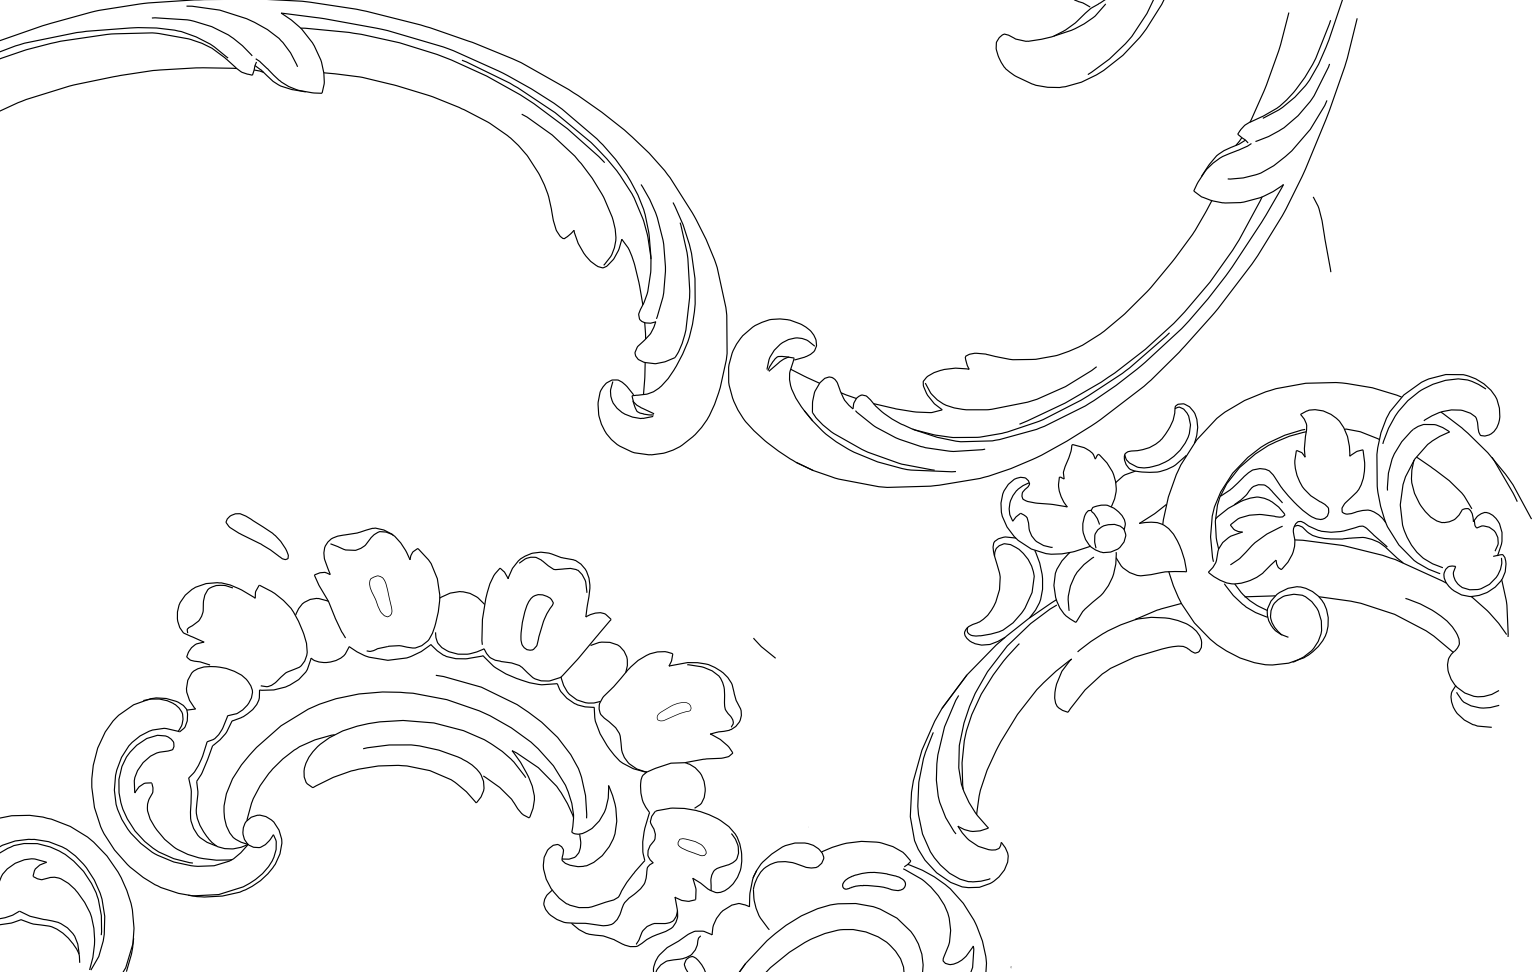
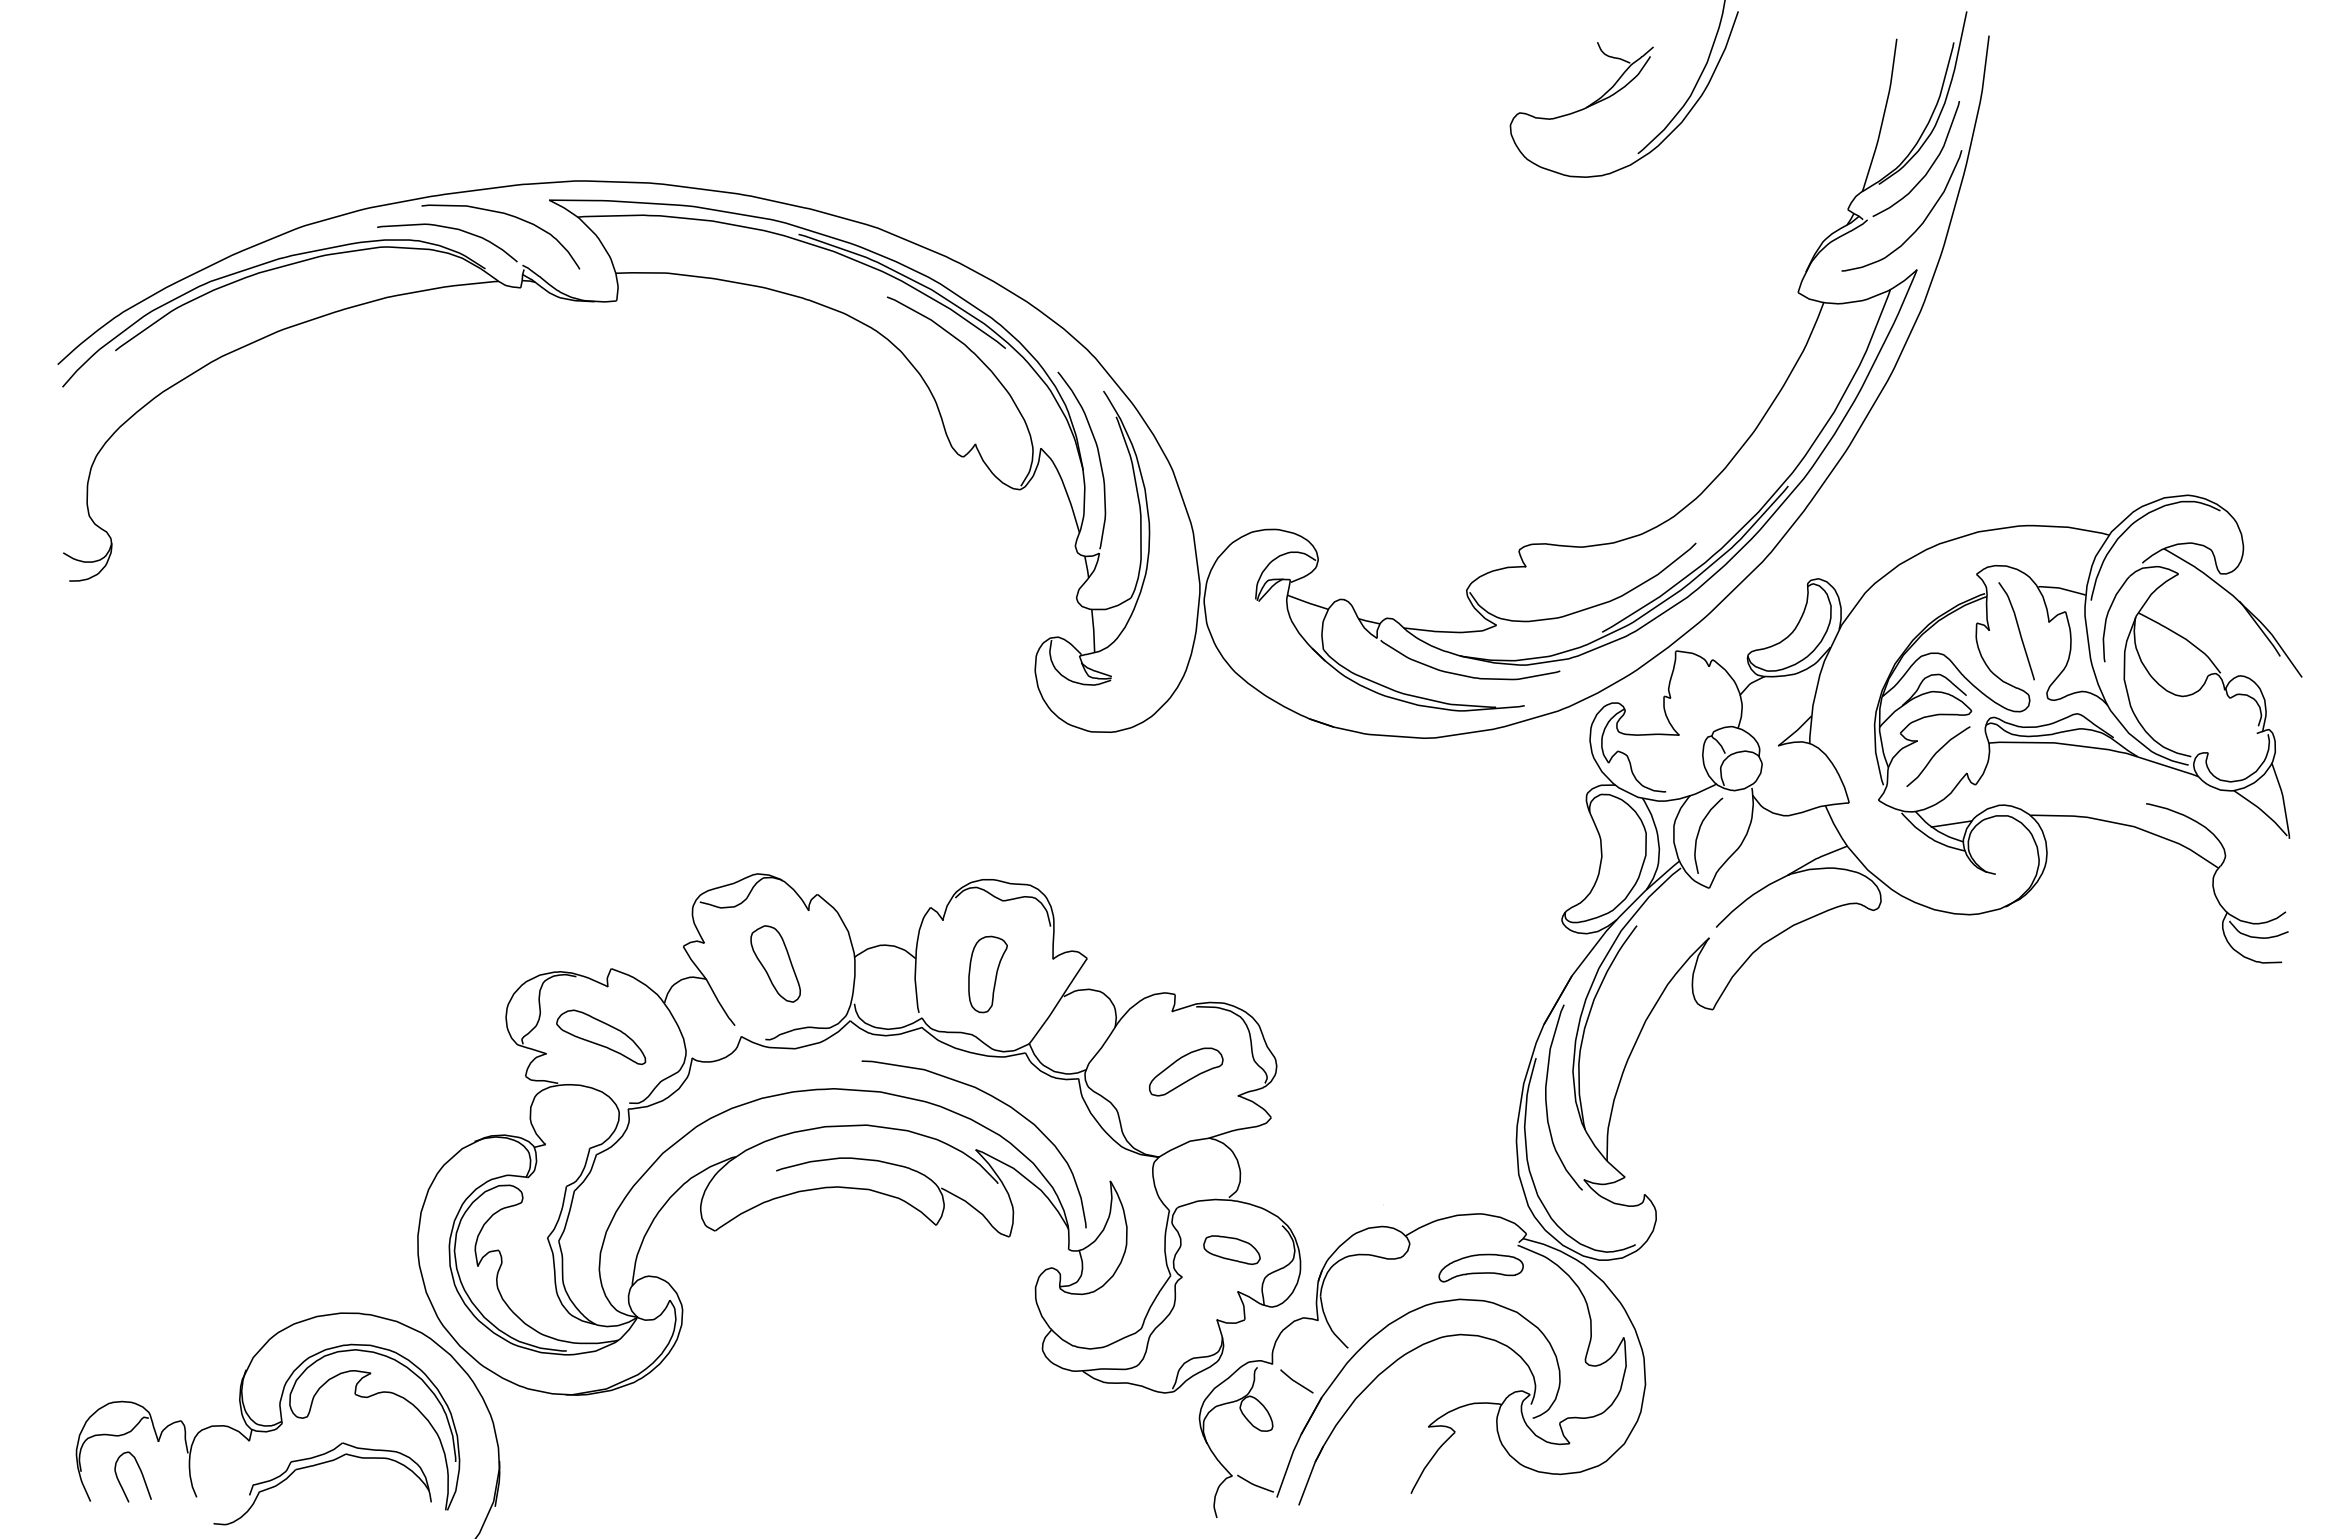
curve: (1323, 234) -> (2018, 631), moved
part: (257, 536) -> (601, 1037), moved
part: (380, 595) -> (775, 963), size x1.43
curve: (764, 648) -> (1296, 1381), moved
part: (674, 711) -> (1186, 1071), size x1.67
part: (691, 846) -> (1231, 1249), size x1.43

